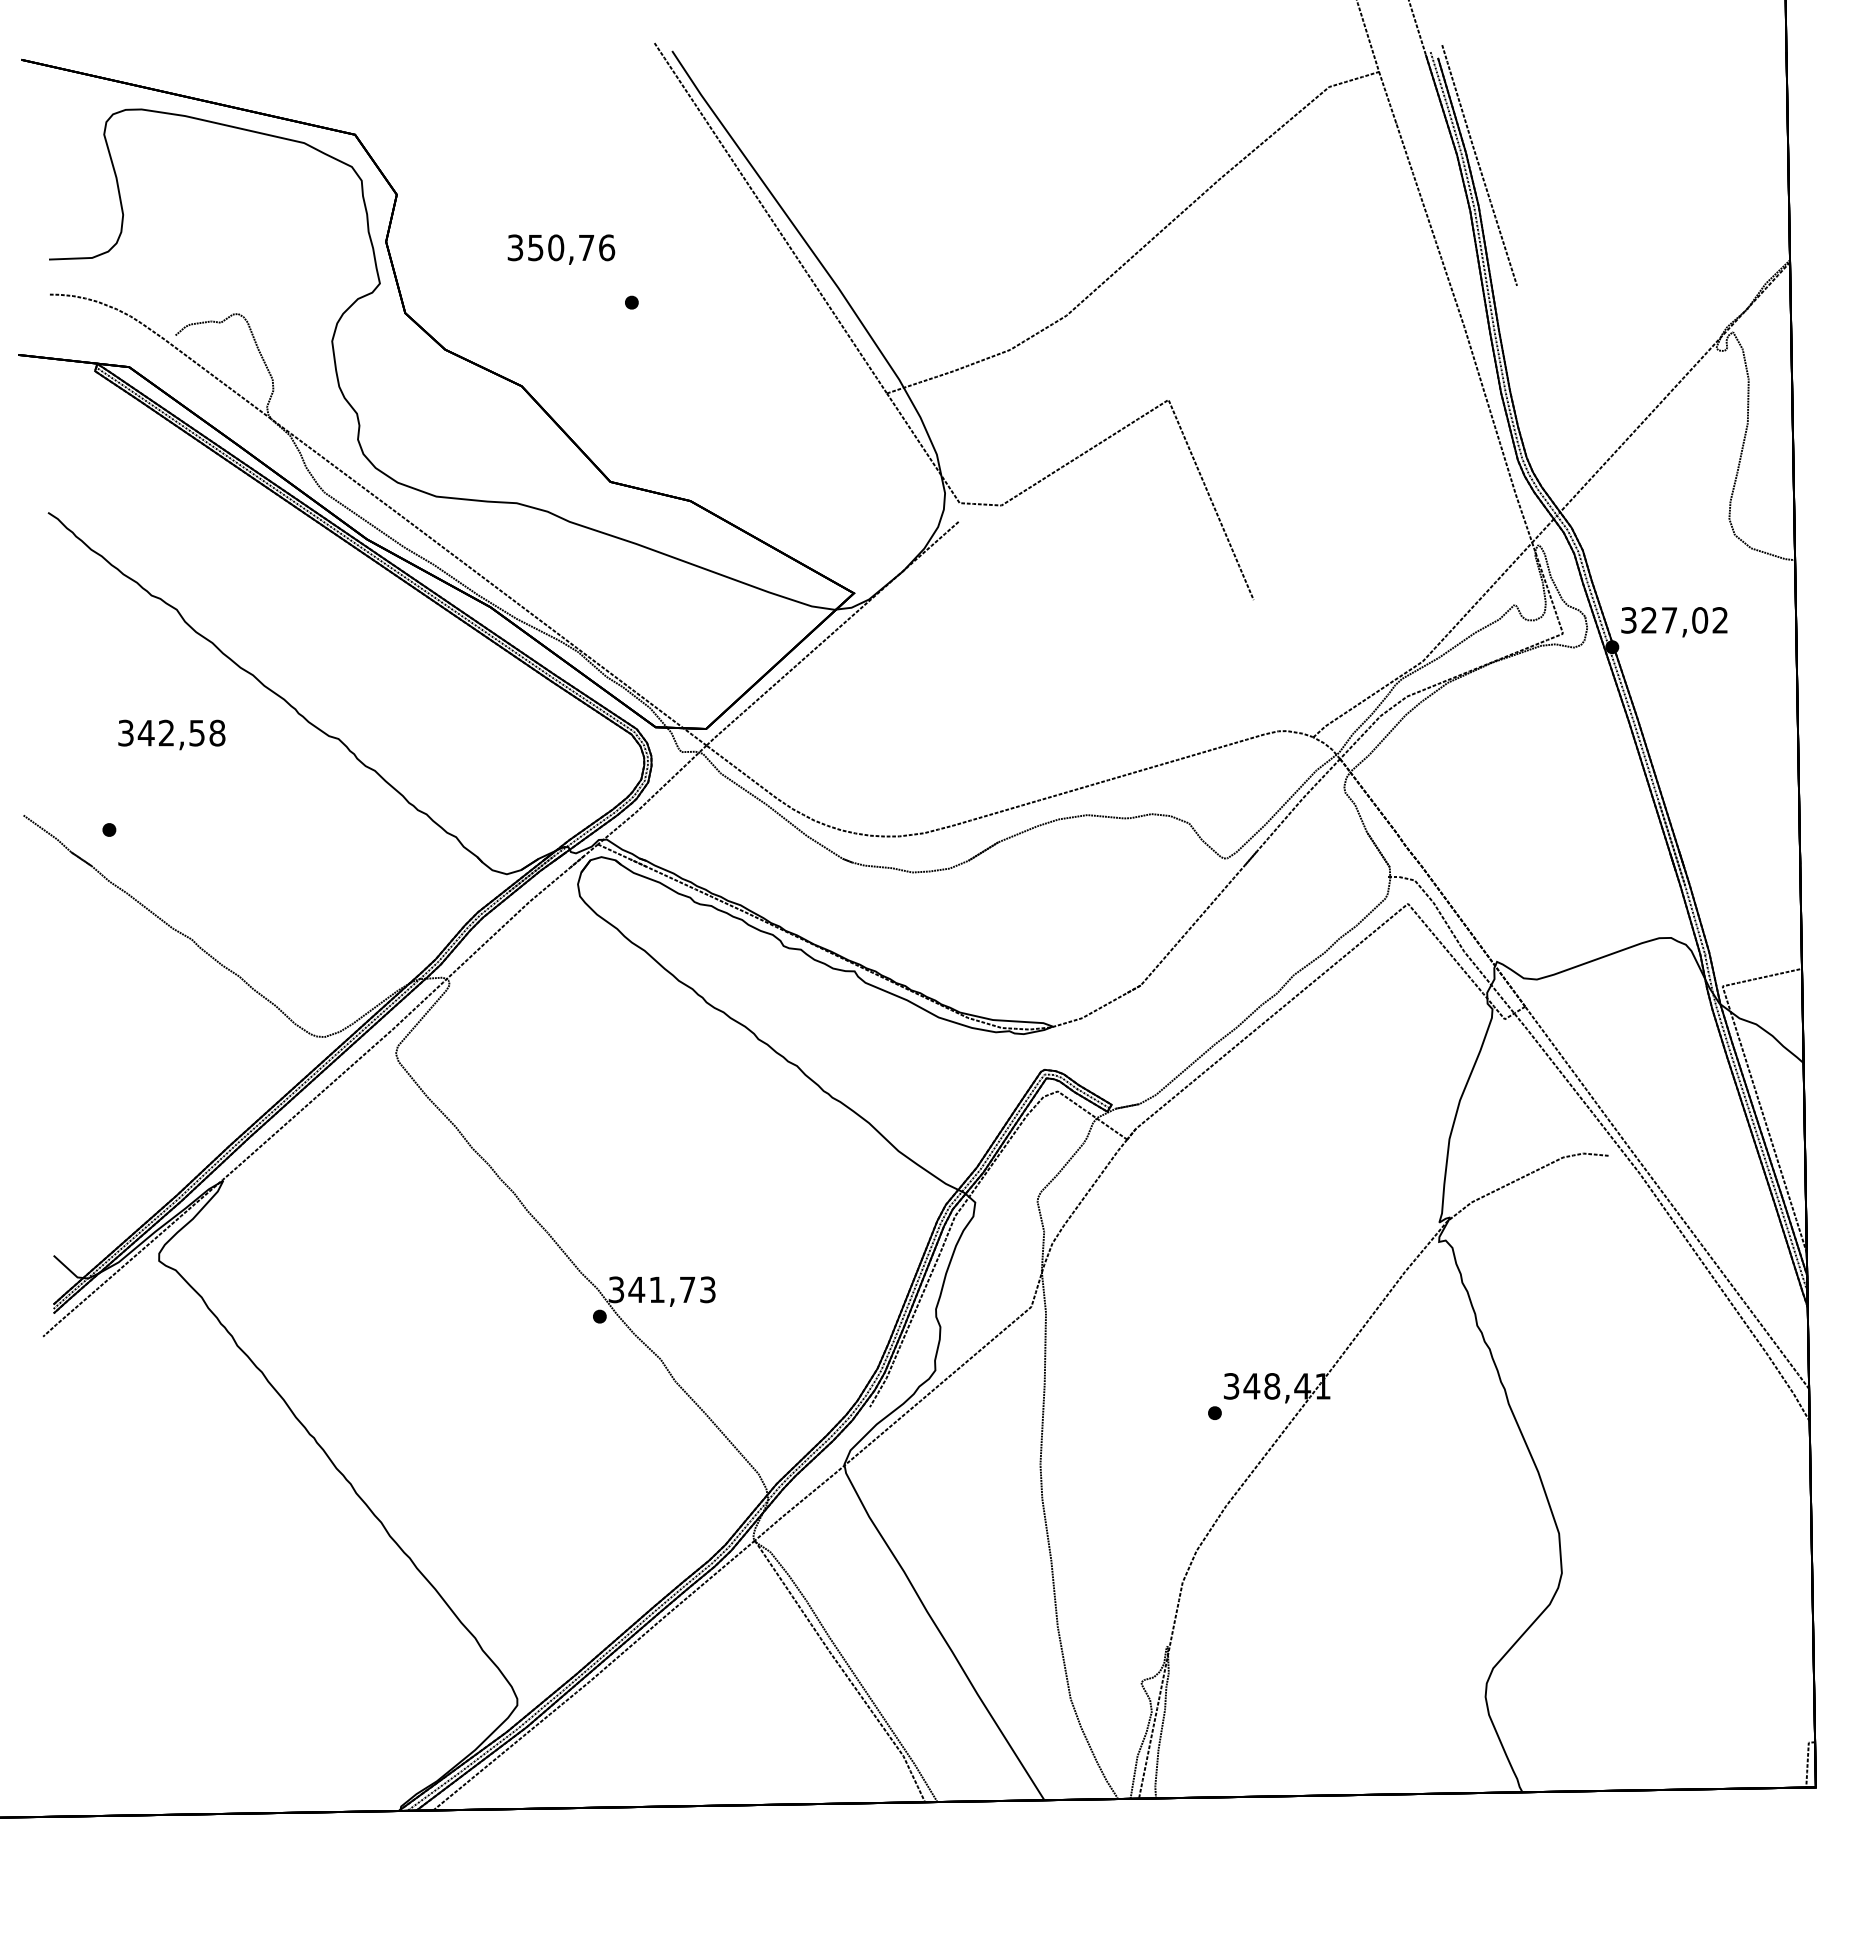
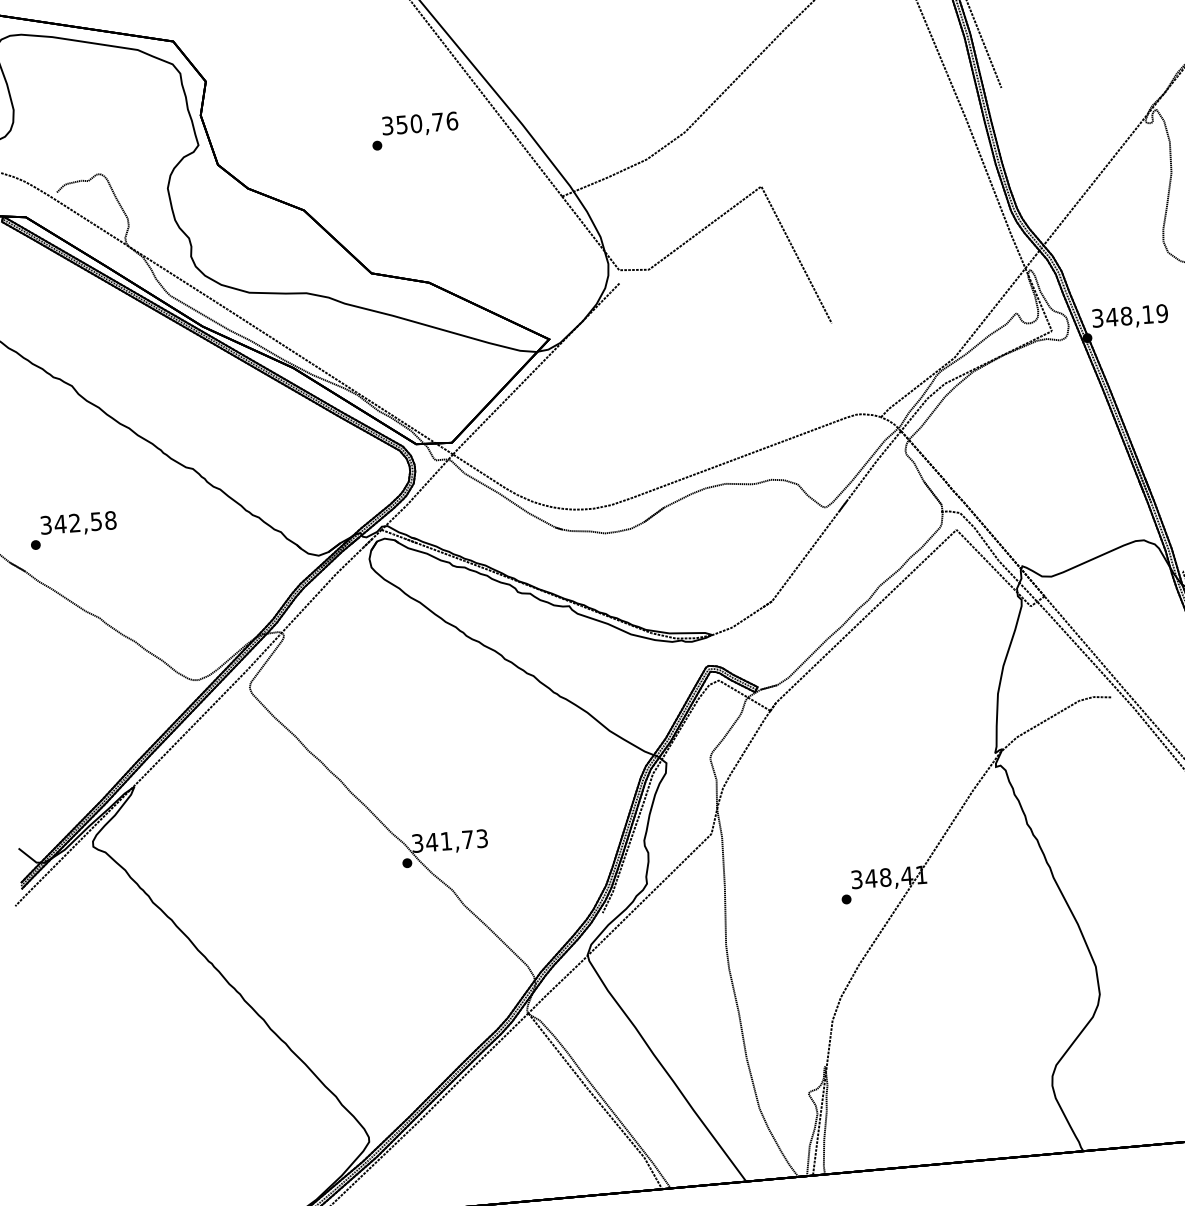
text: (561, 249) -> (420, 124), moved
text: (1684, 620) -> (1137, 315), 327,02 -> 348,19
text: (171, 734) -> (78, 523), moved

